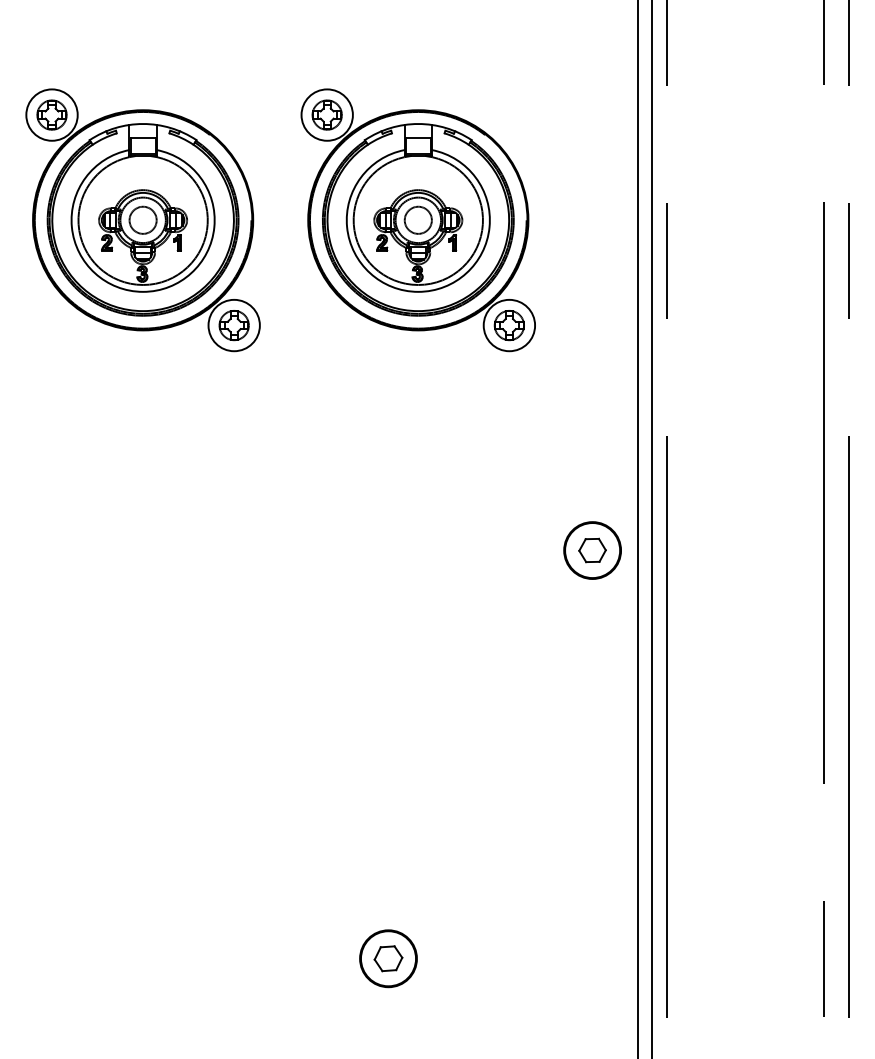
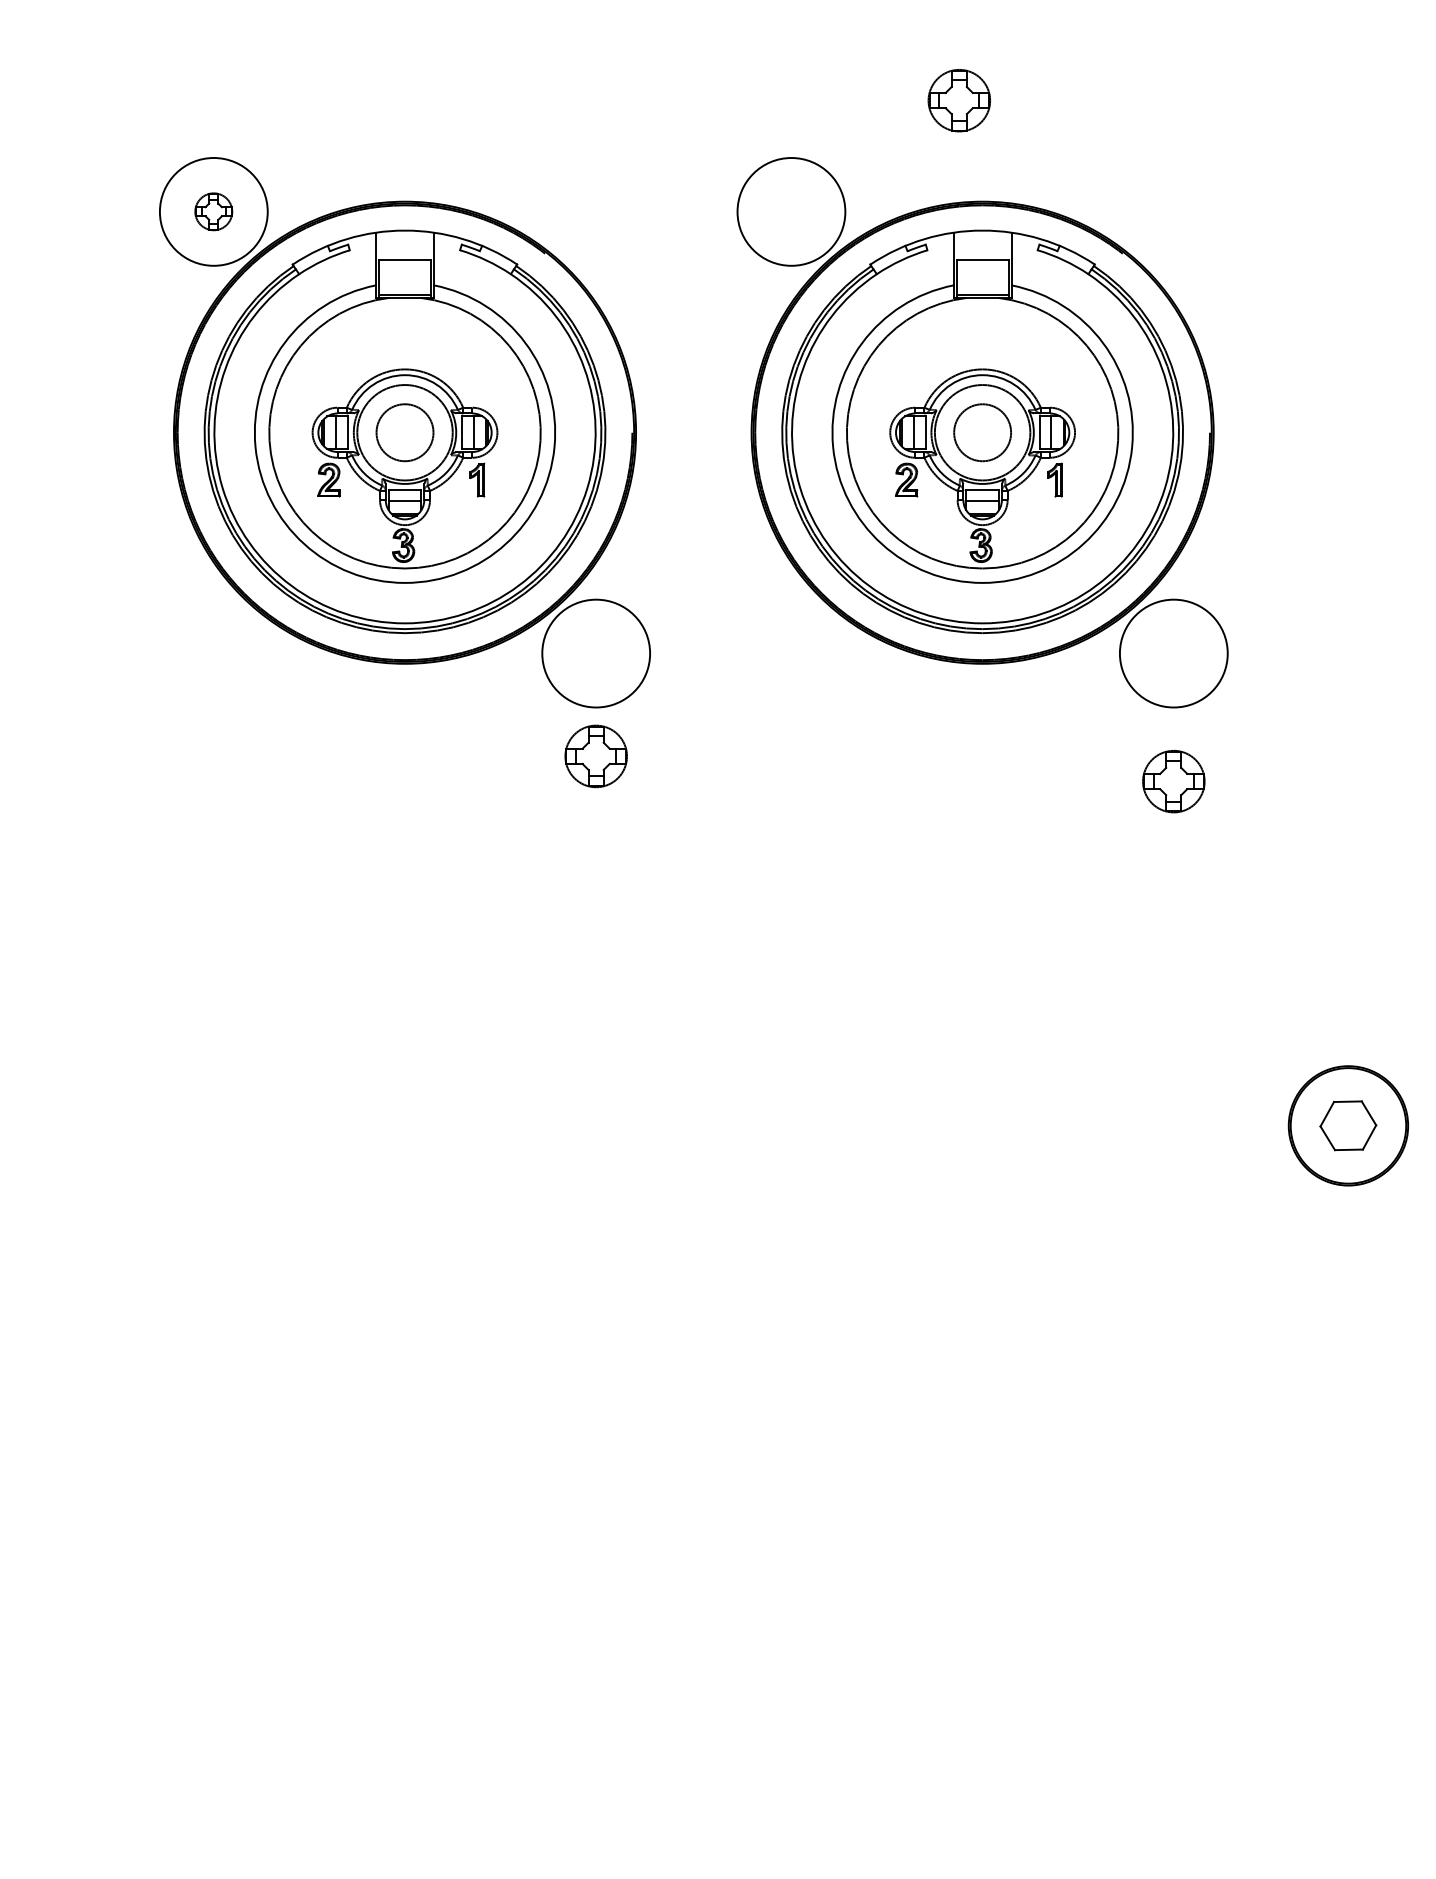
part: (51, 114) -> (212, 210), size x0.6
part: (326, 114) -> (957, 99), moved
part: (233, 325) -> (594, 756), moved
part: (508, 325) -> (1171, 781), moved

